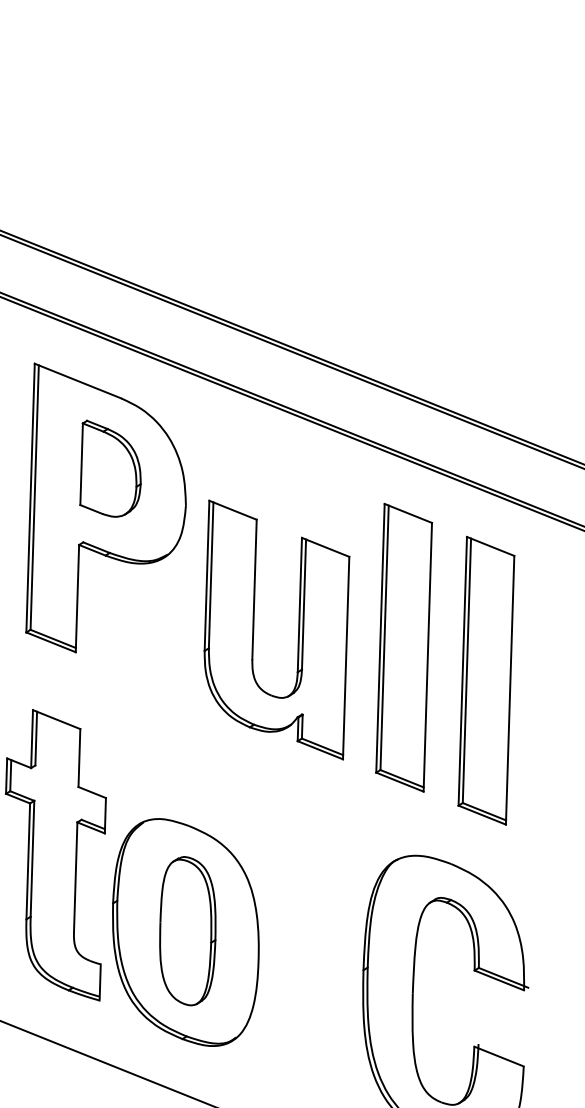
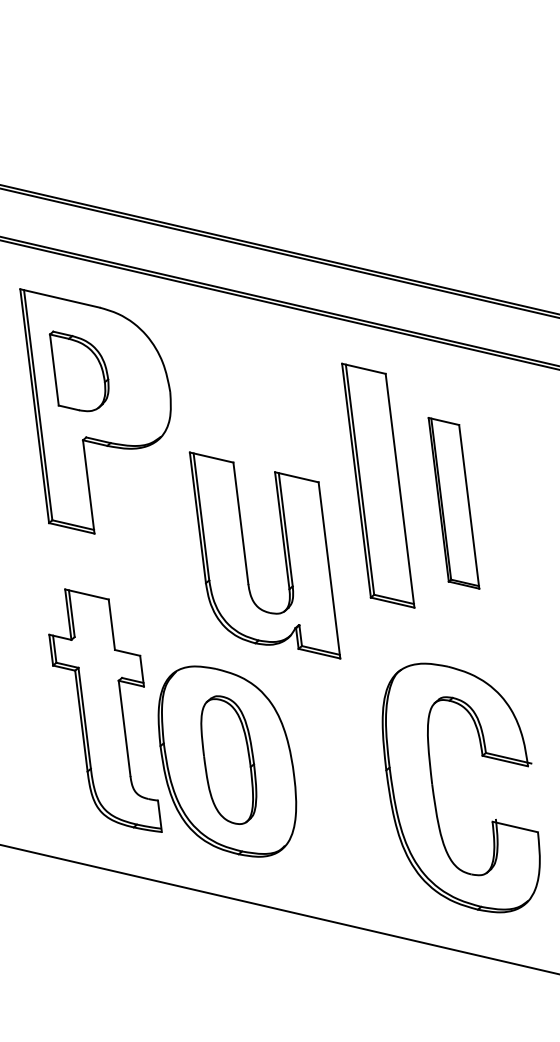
part: (108, 470) -> (78, 371), moved
part: (254, 630) -> (246, 558), moved
part: (485, 680) -> (453, 503), size x0.7

